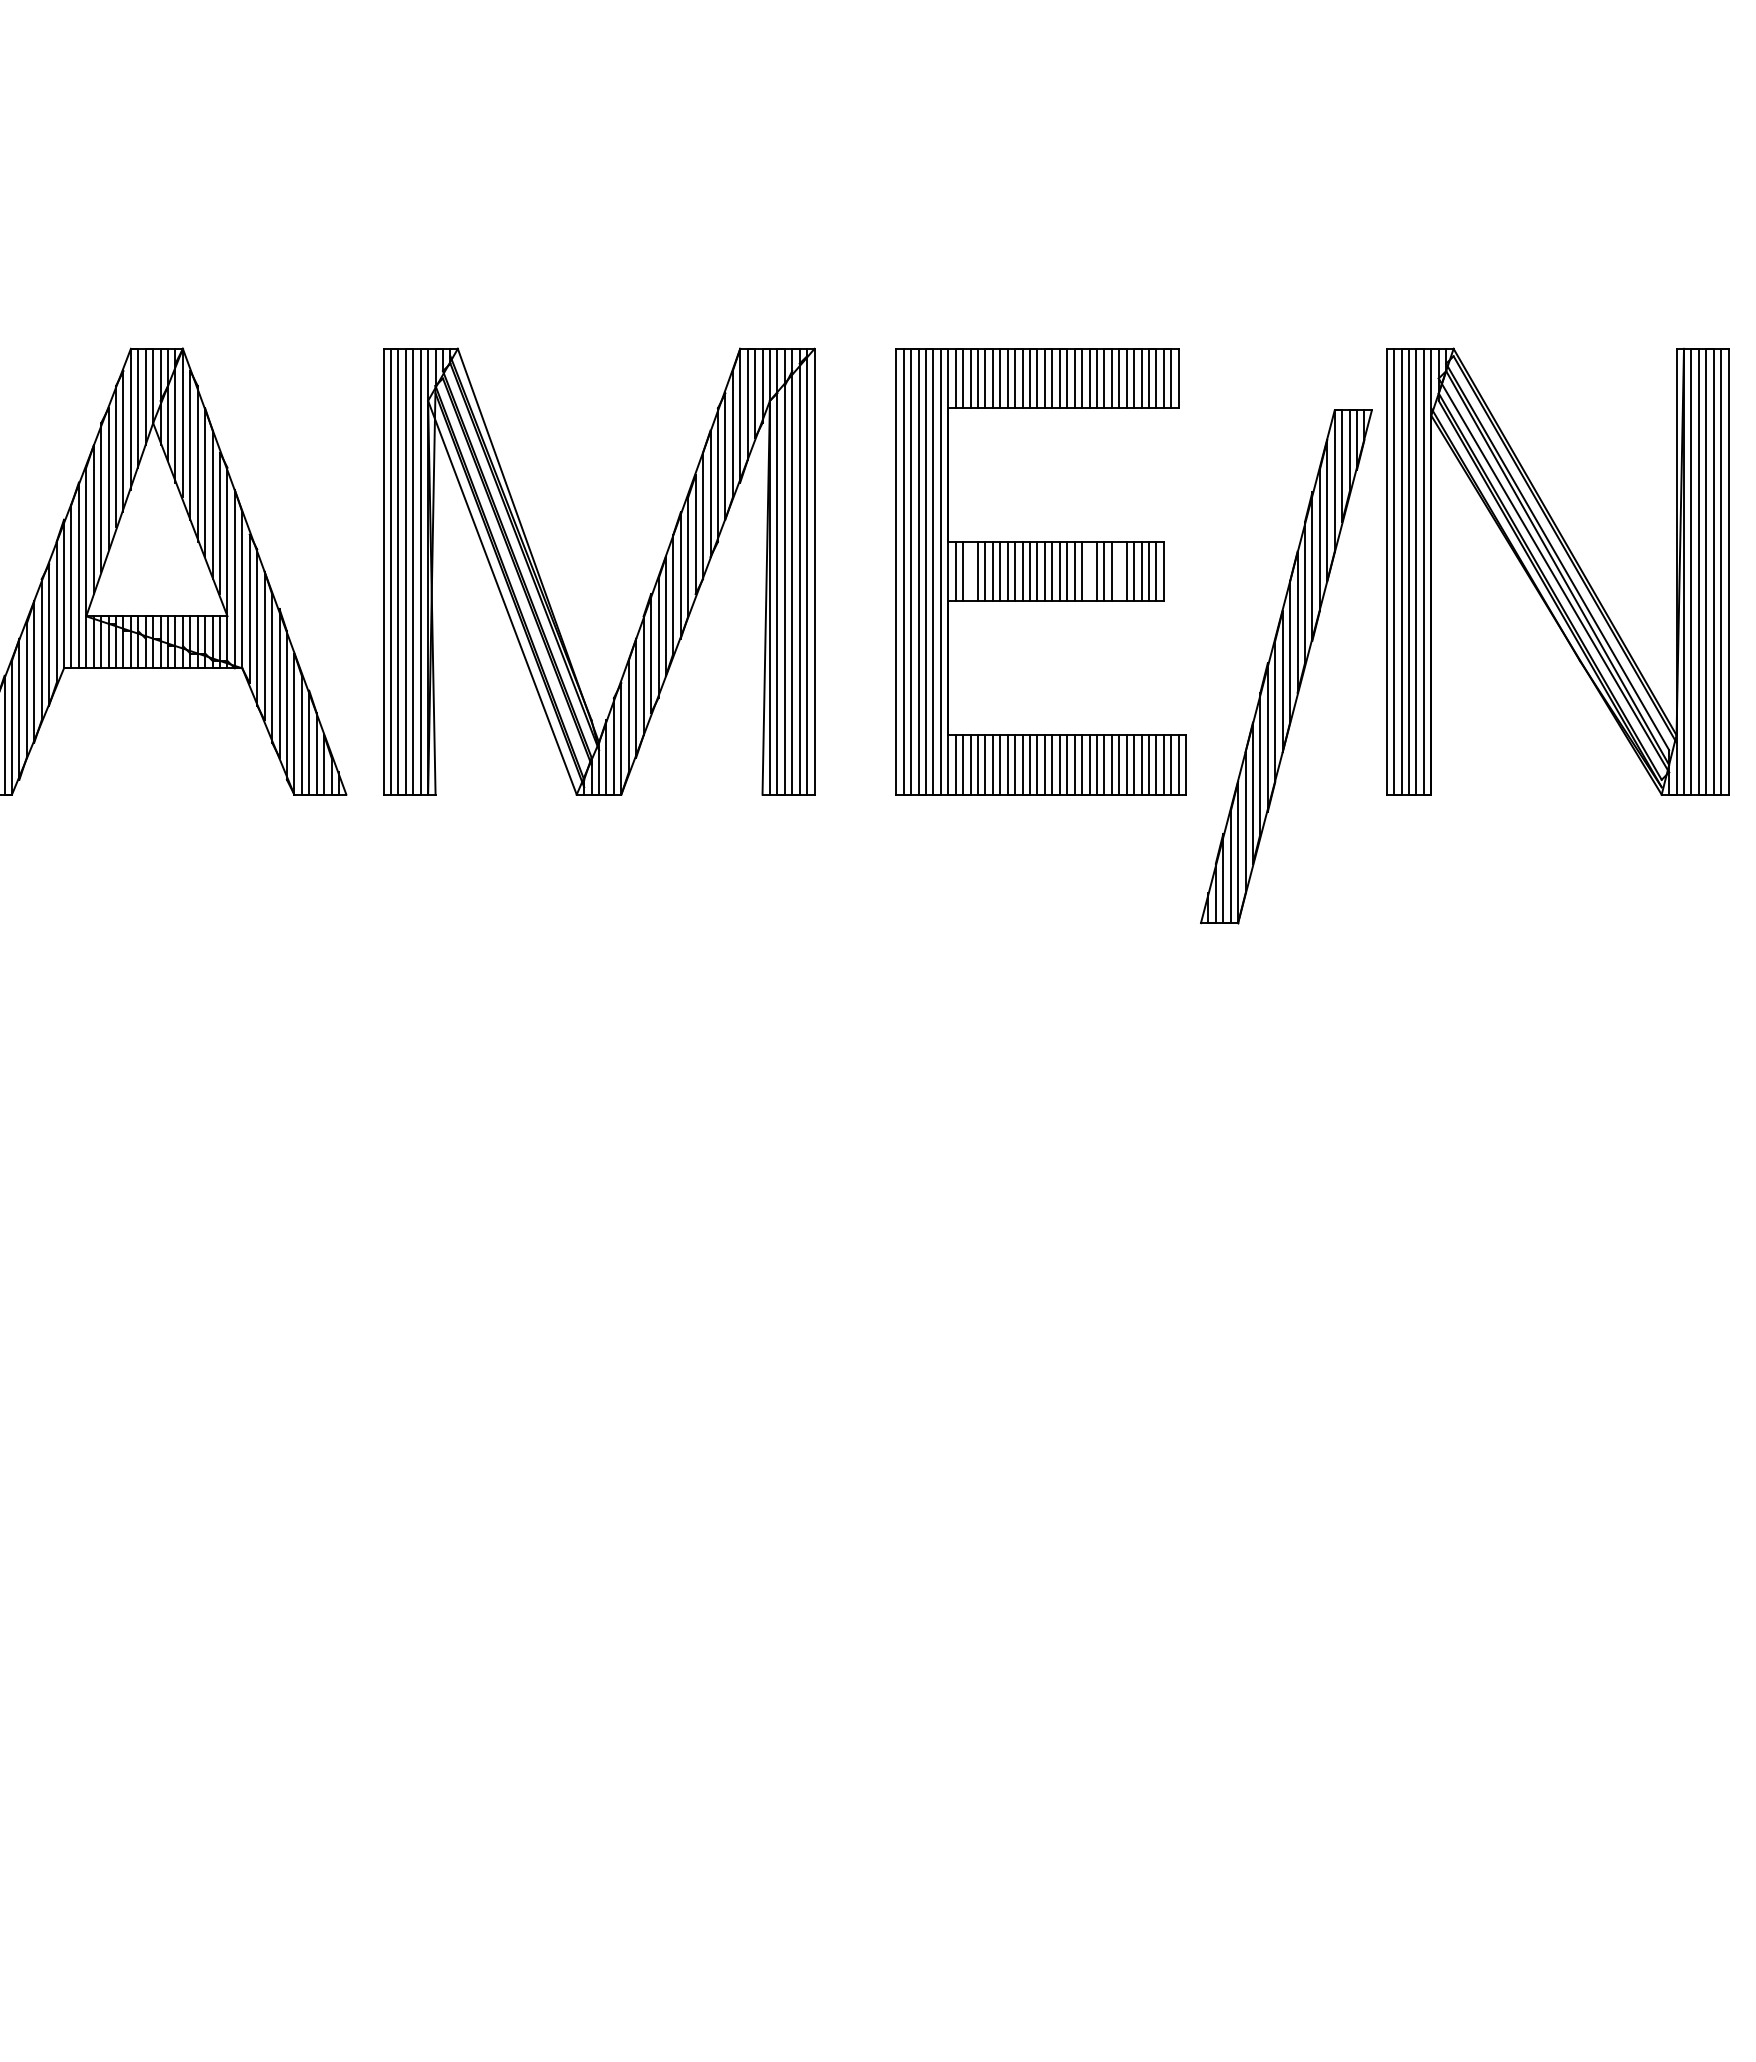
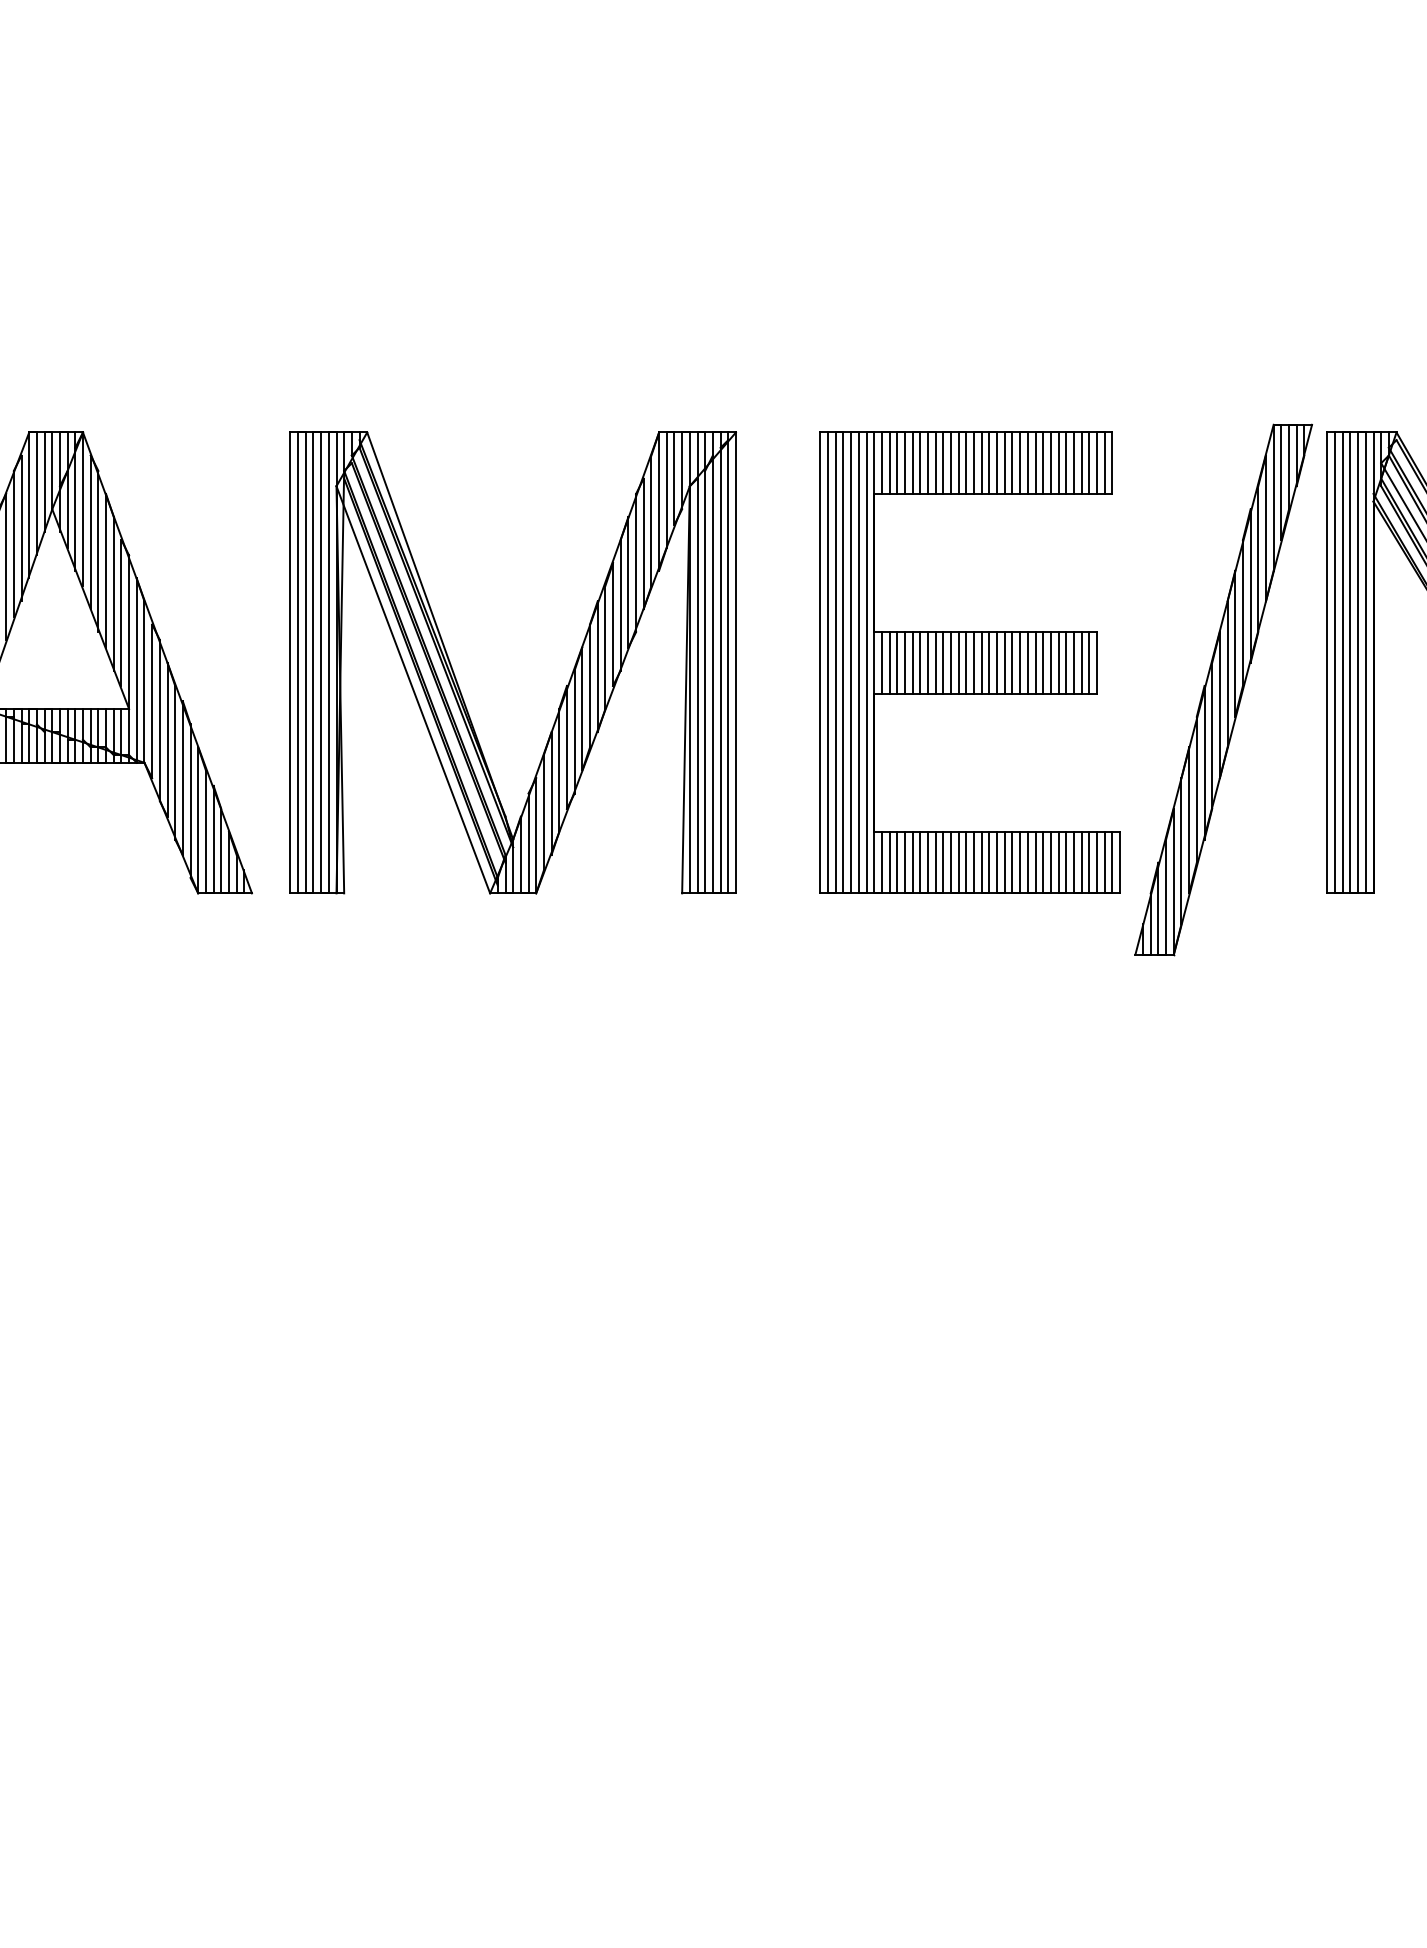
line: (970, 571) -> (897, 662), added
line: (1089, 571) -> (1020, 662), added
line: (1119, 571) -> (1051, 662), added
part: (1286, 666) -> (1223, 689), moved

